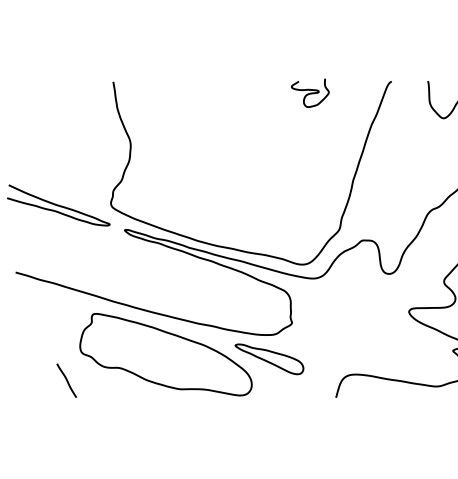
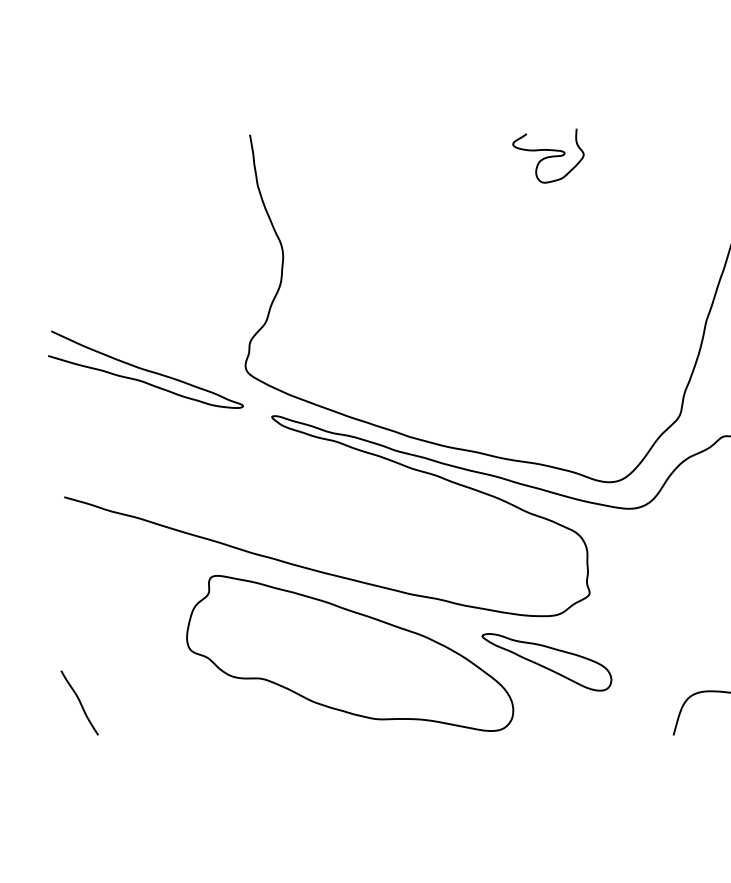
curve: (310, 92) -> (548, 154), moved
line: (66, 380) -> (79, 702), moved

